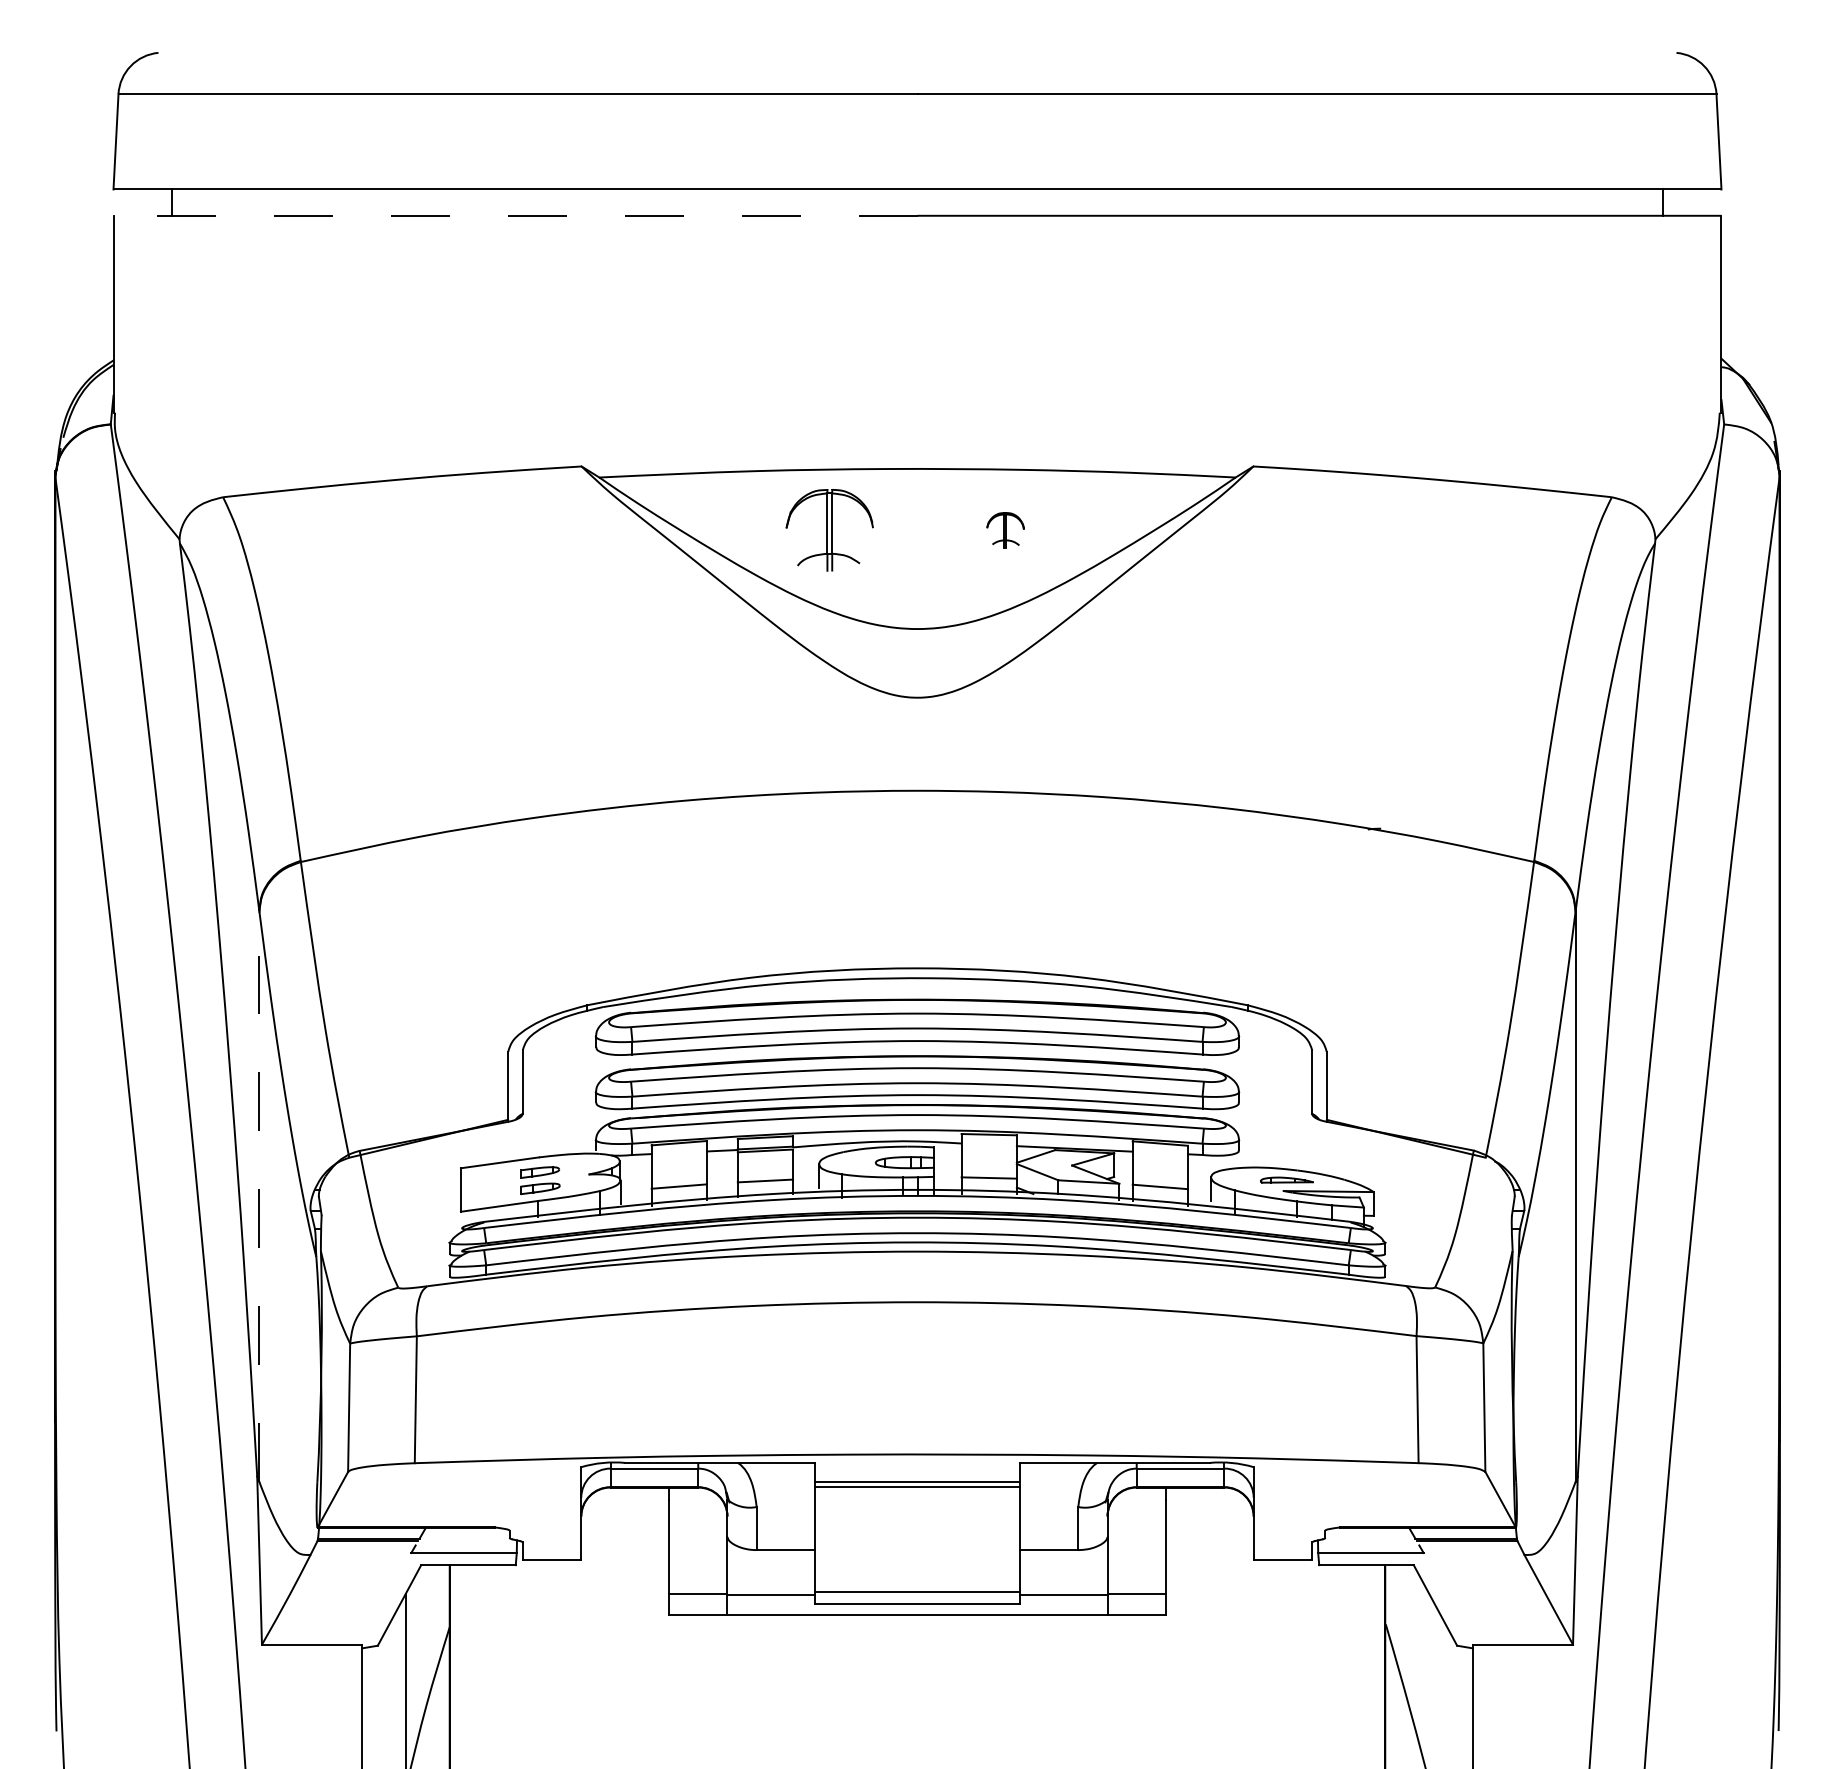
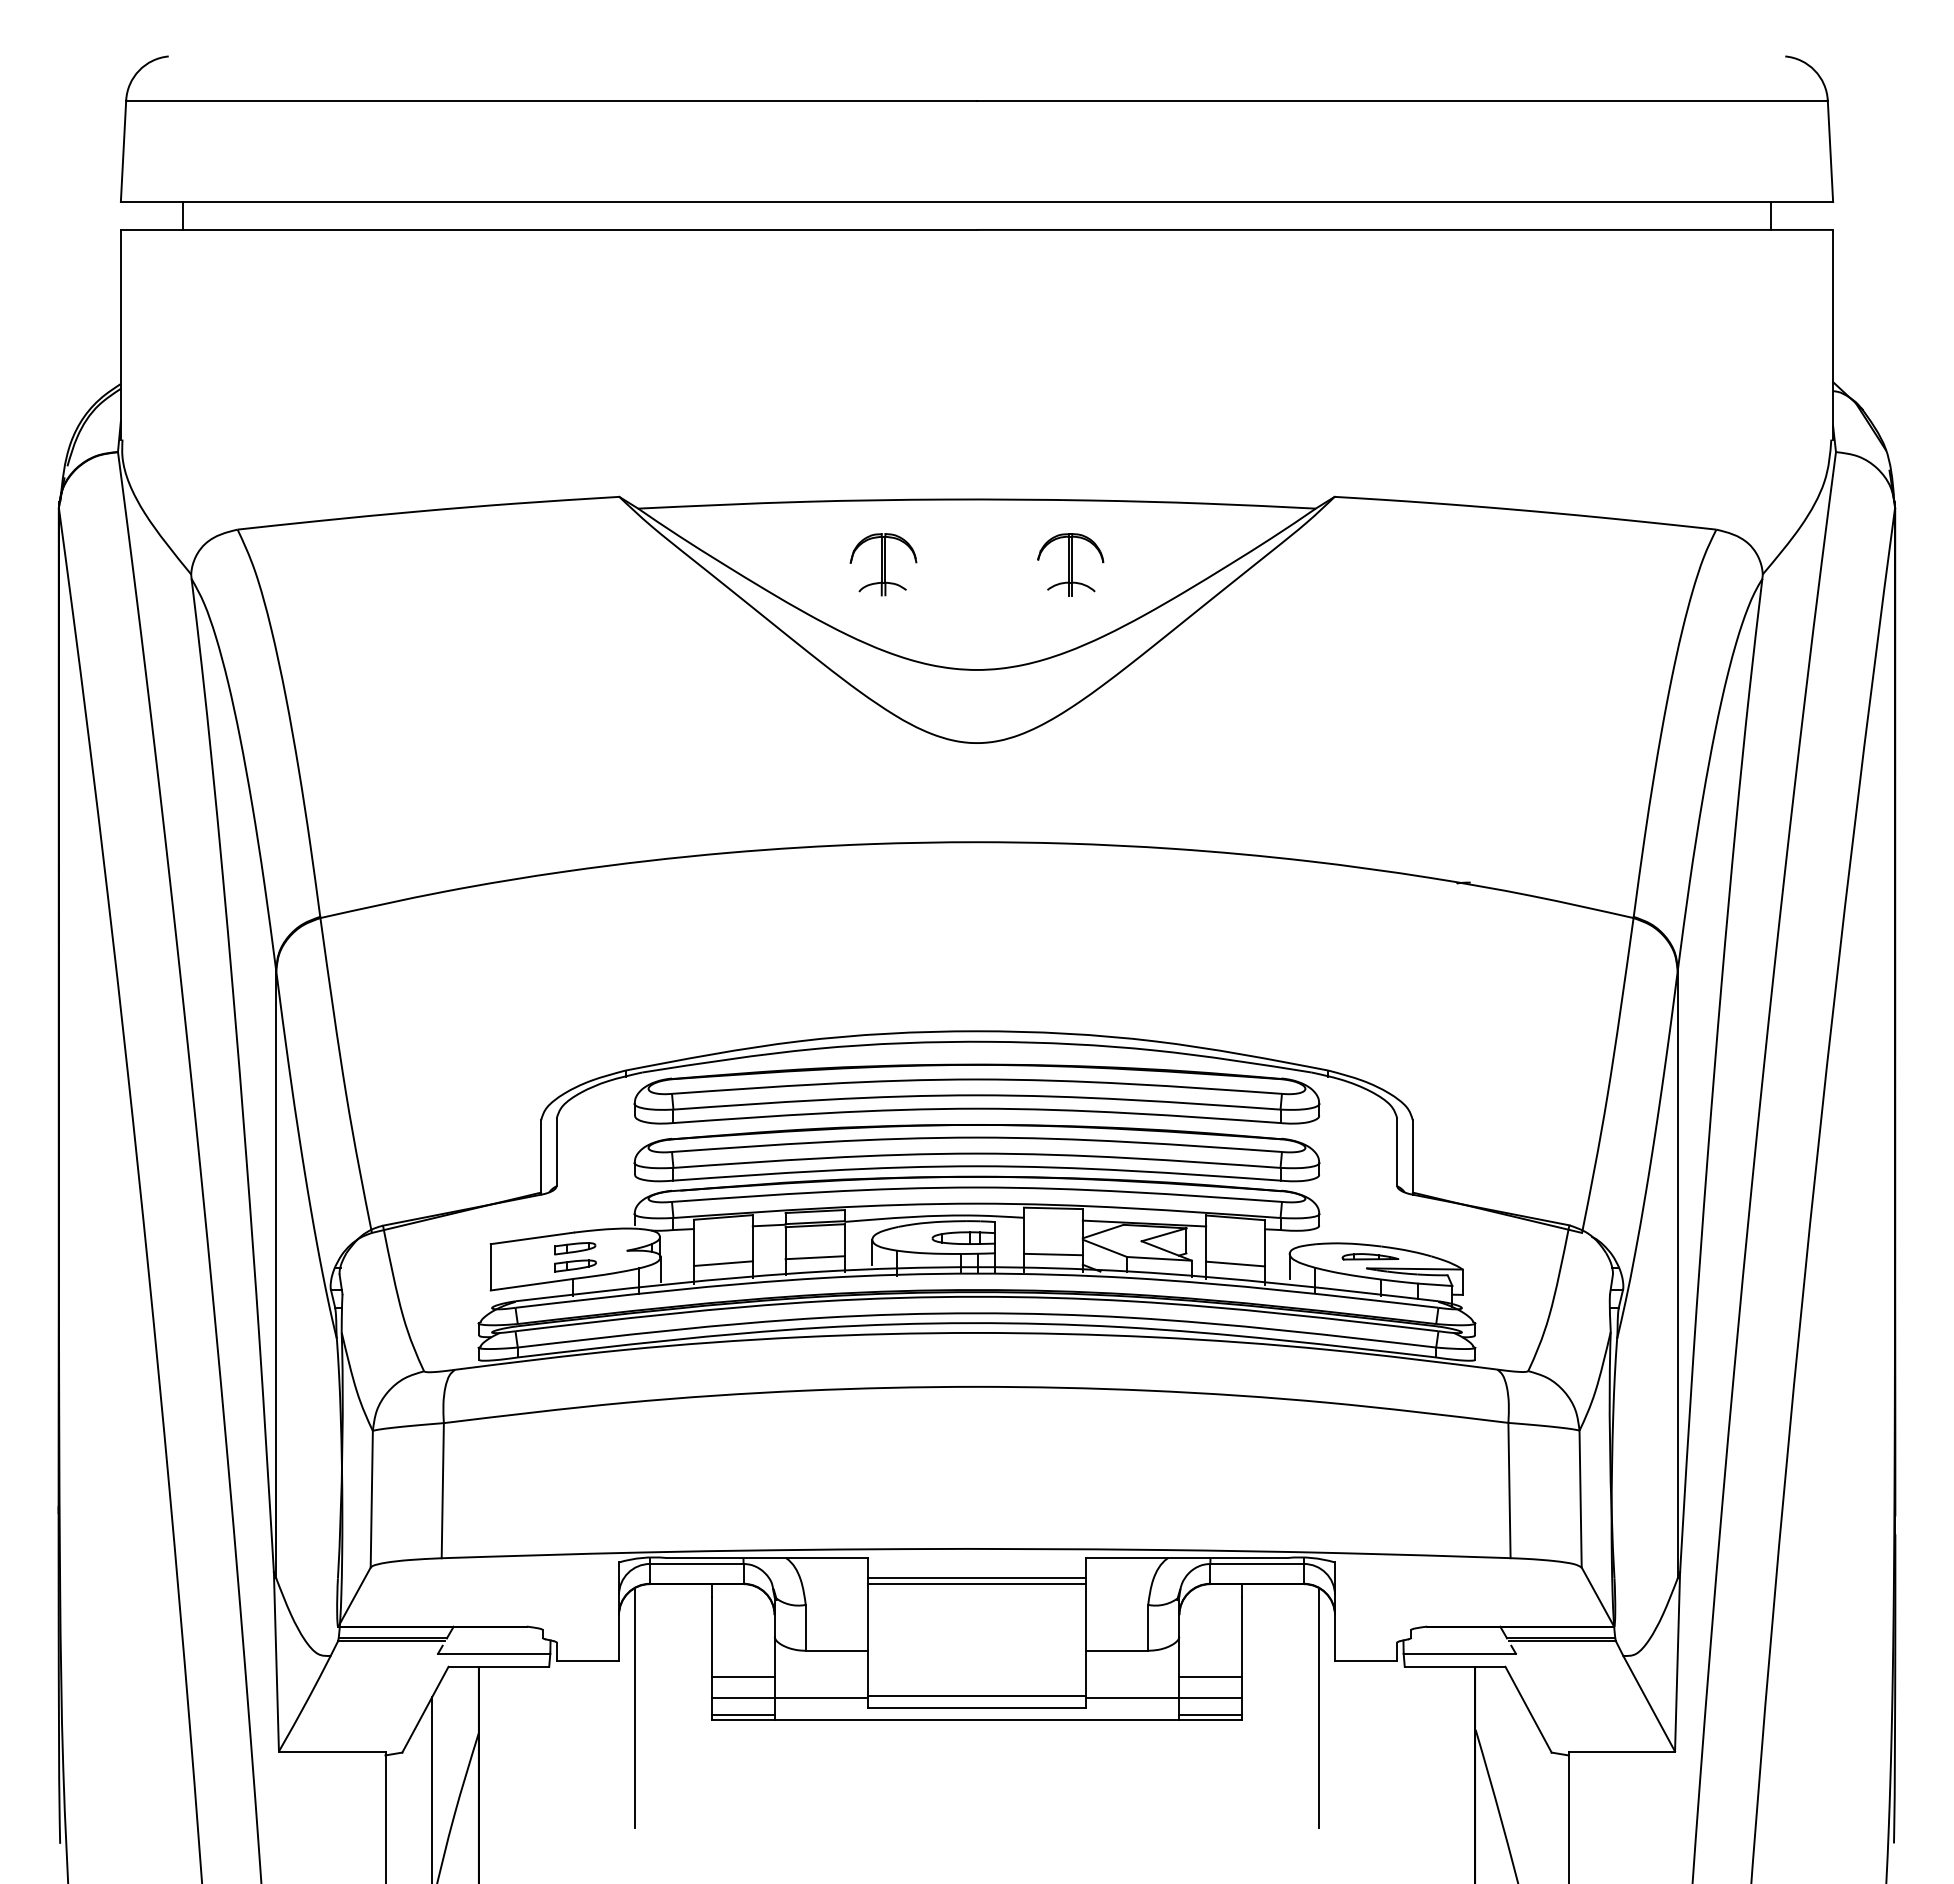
line: (515, 215) -> (548, 229), dashed -> solid
part: (829, 529) -> (883, 564), size x0.71
part: (1005, 529) -> (1070, 564), size x1.67
line: (259, 1195) -> (276, 1273), dashed -> solid
line: (698, 1574) -> (743, 1676), added
line: (1136, 1574) -> (1210, 1676), added
line: (1239, 1603) -> (1319, 1707), added
line: (595, 1604) -> (634, 1708), added
line: (698, 1610) -> (743, 1715), added
line: (1136, 1610) -> (1210, 1715), added

